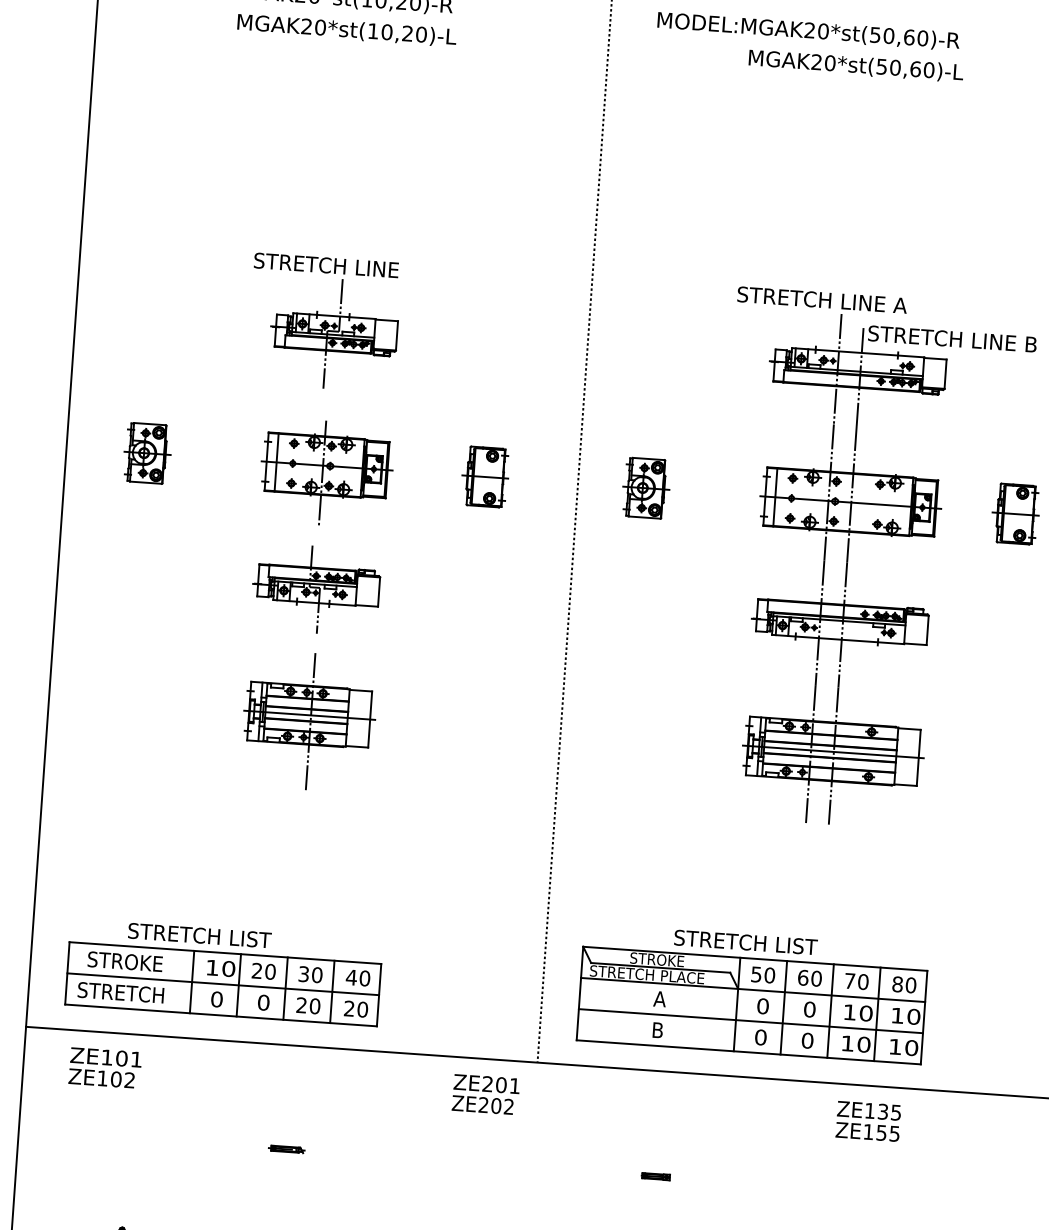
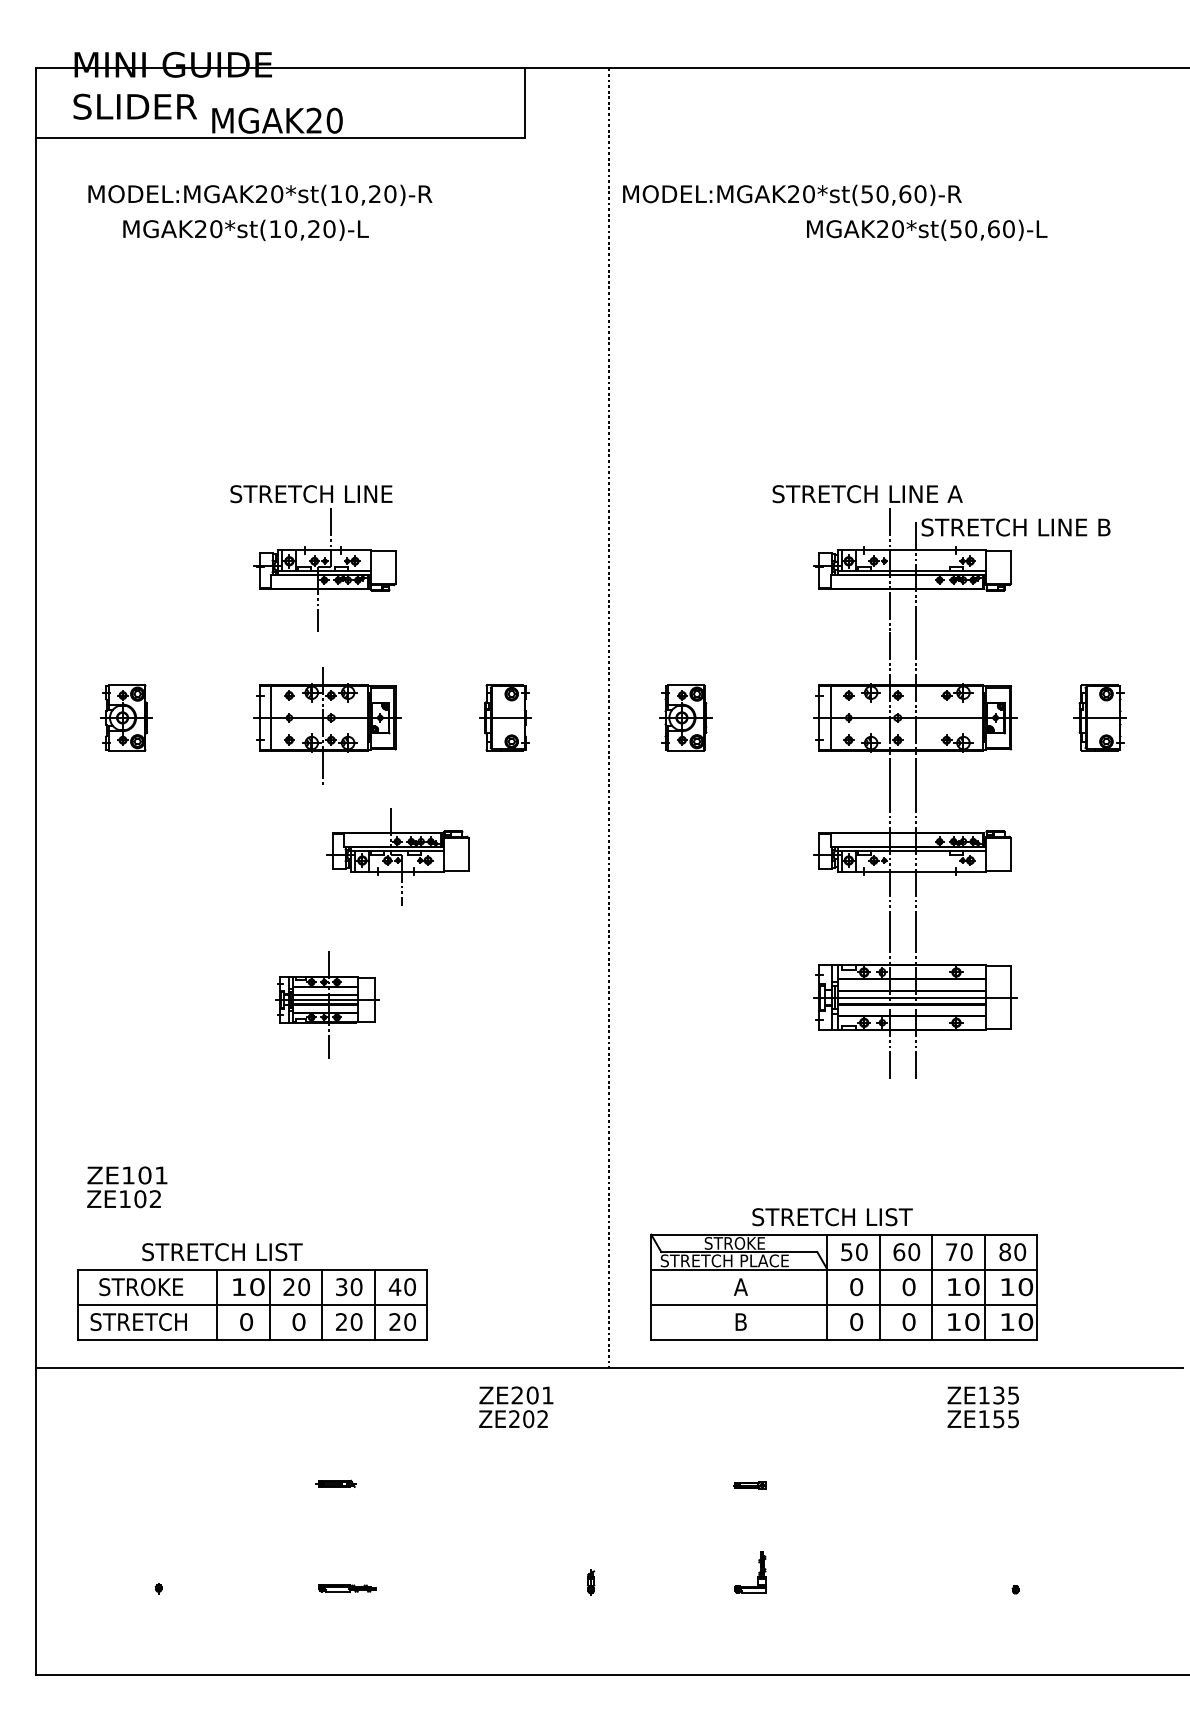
text: (346, 29) -> (245, 229), moved
text: (808, 30) -> (792, 194), moved
text: (856, 65) -> (927, 229), moved
part: (315, 589) -> (397, 856), moved
part: (308, 721) -> (327, 1004), size x0.7
text: (105, 1068) -> (127, 1187), moved
text: (486, 1094) -> (516, 1407), moved

